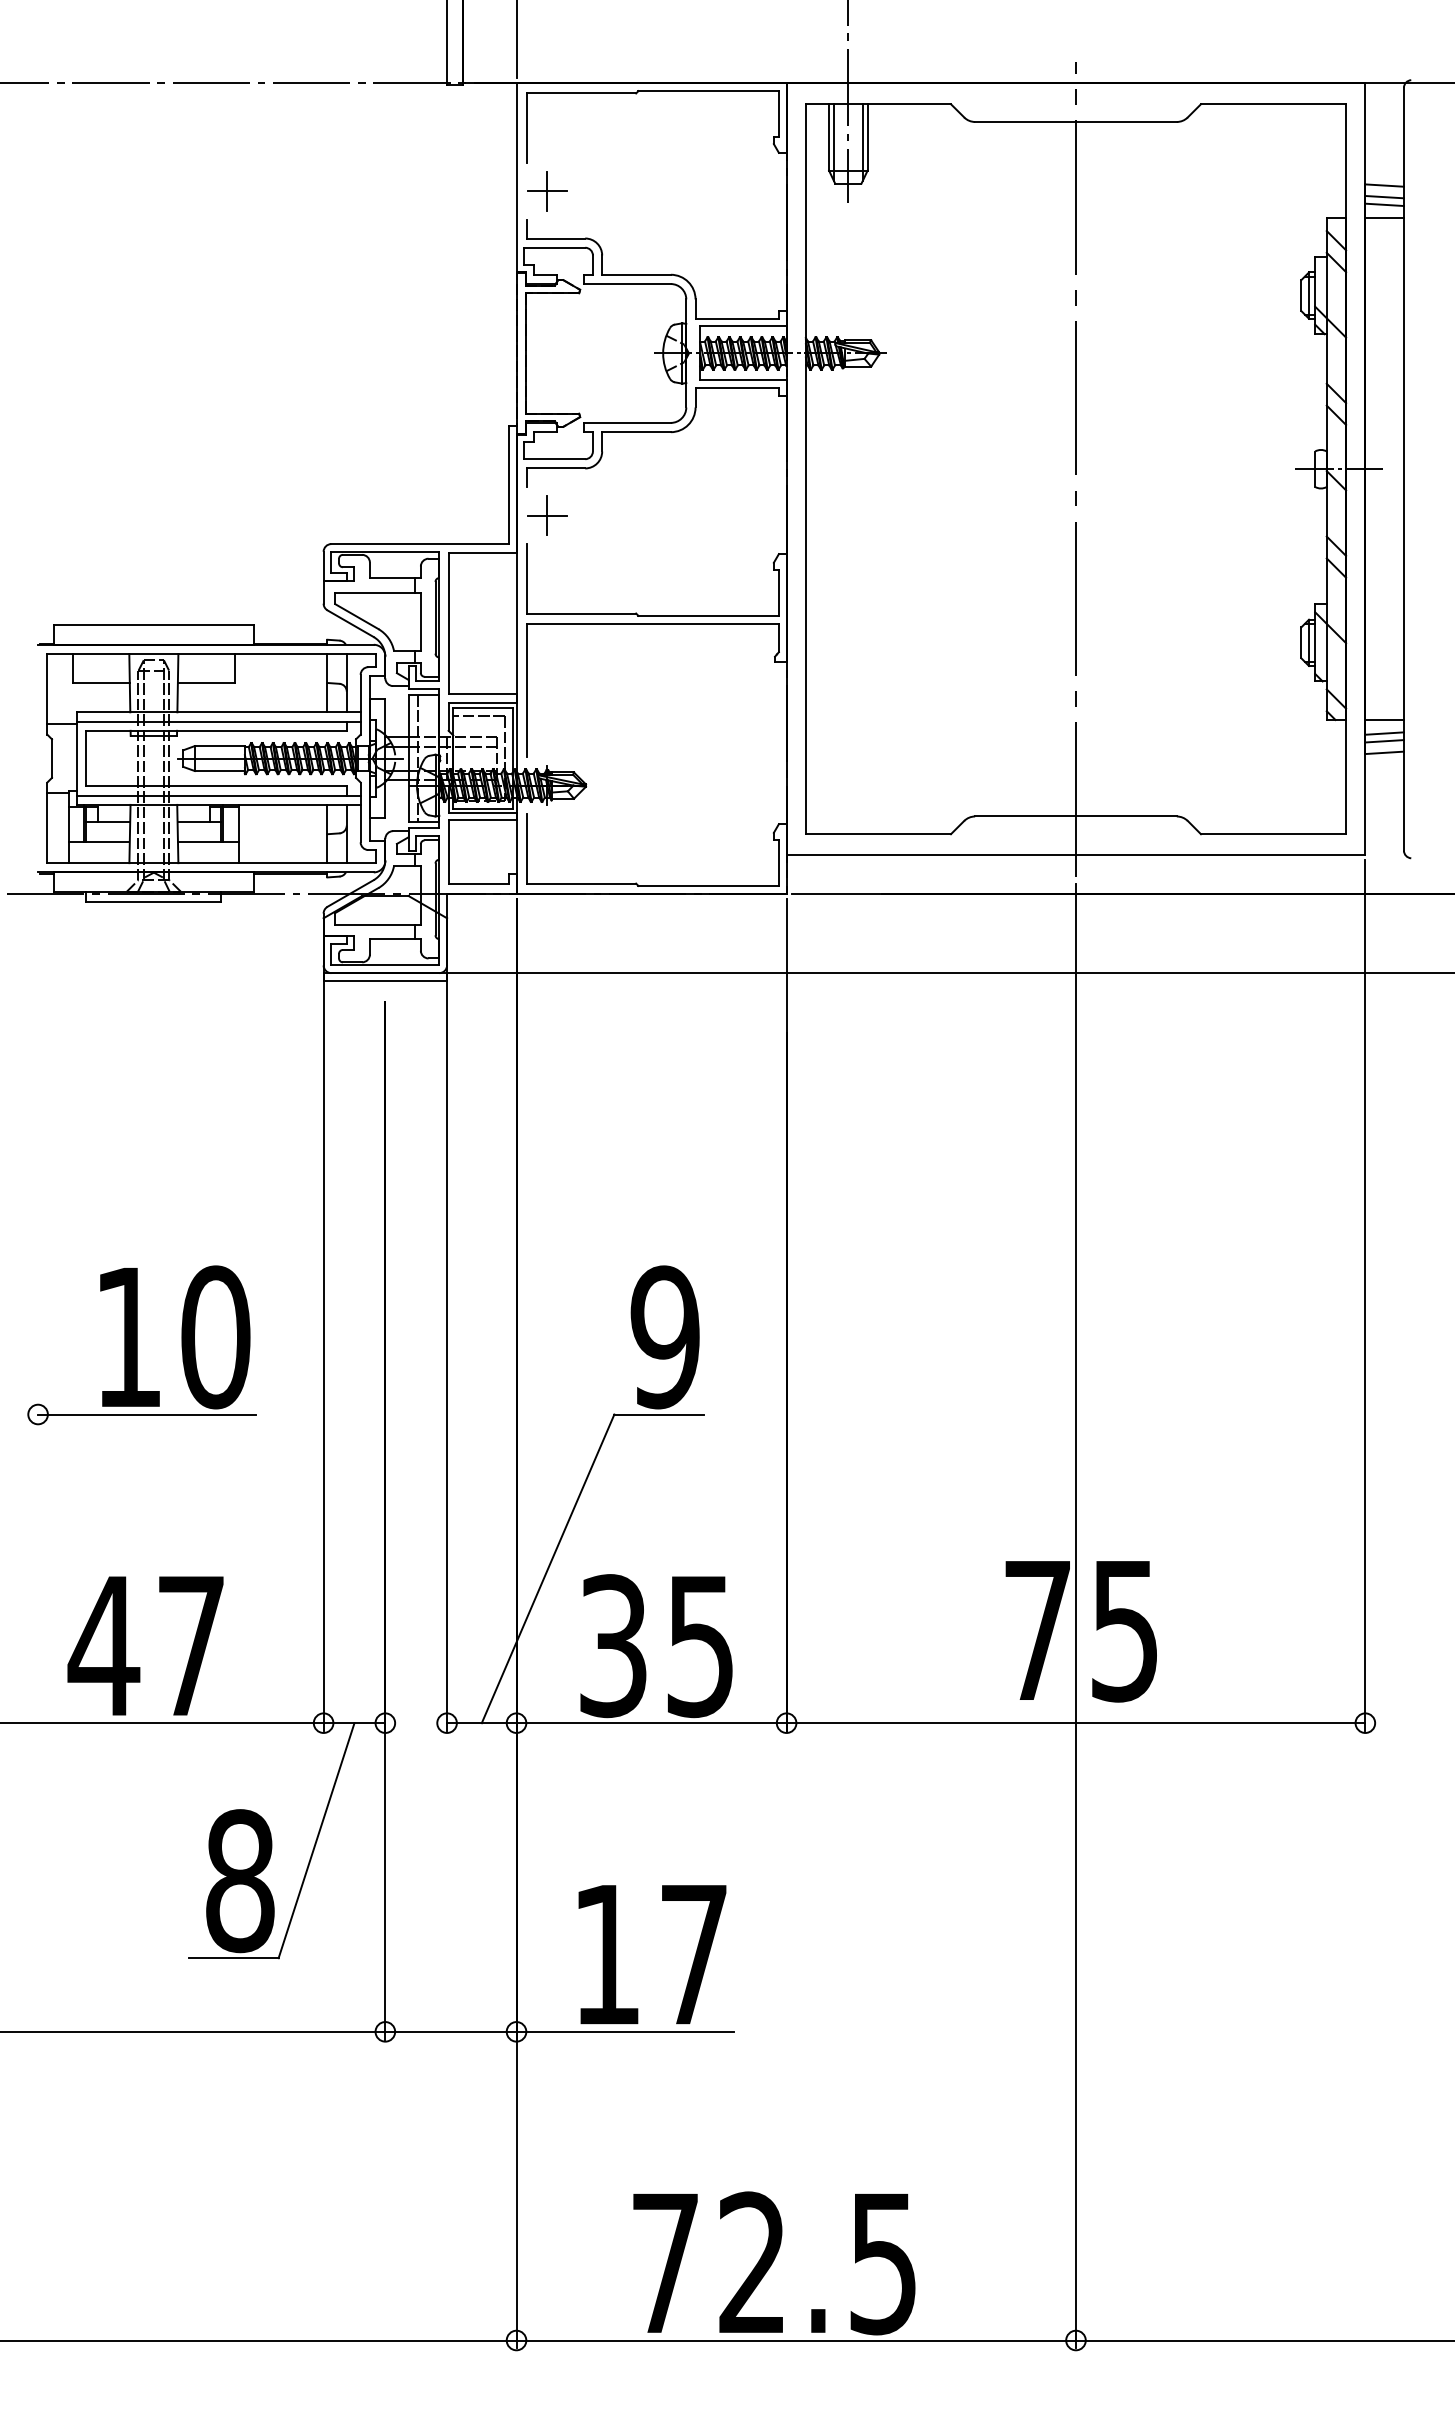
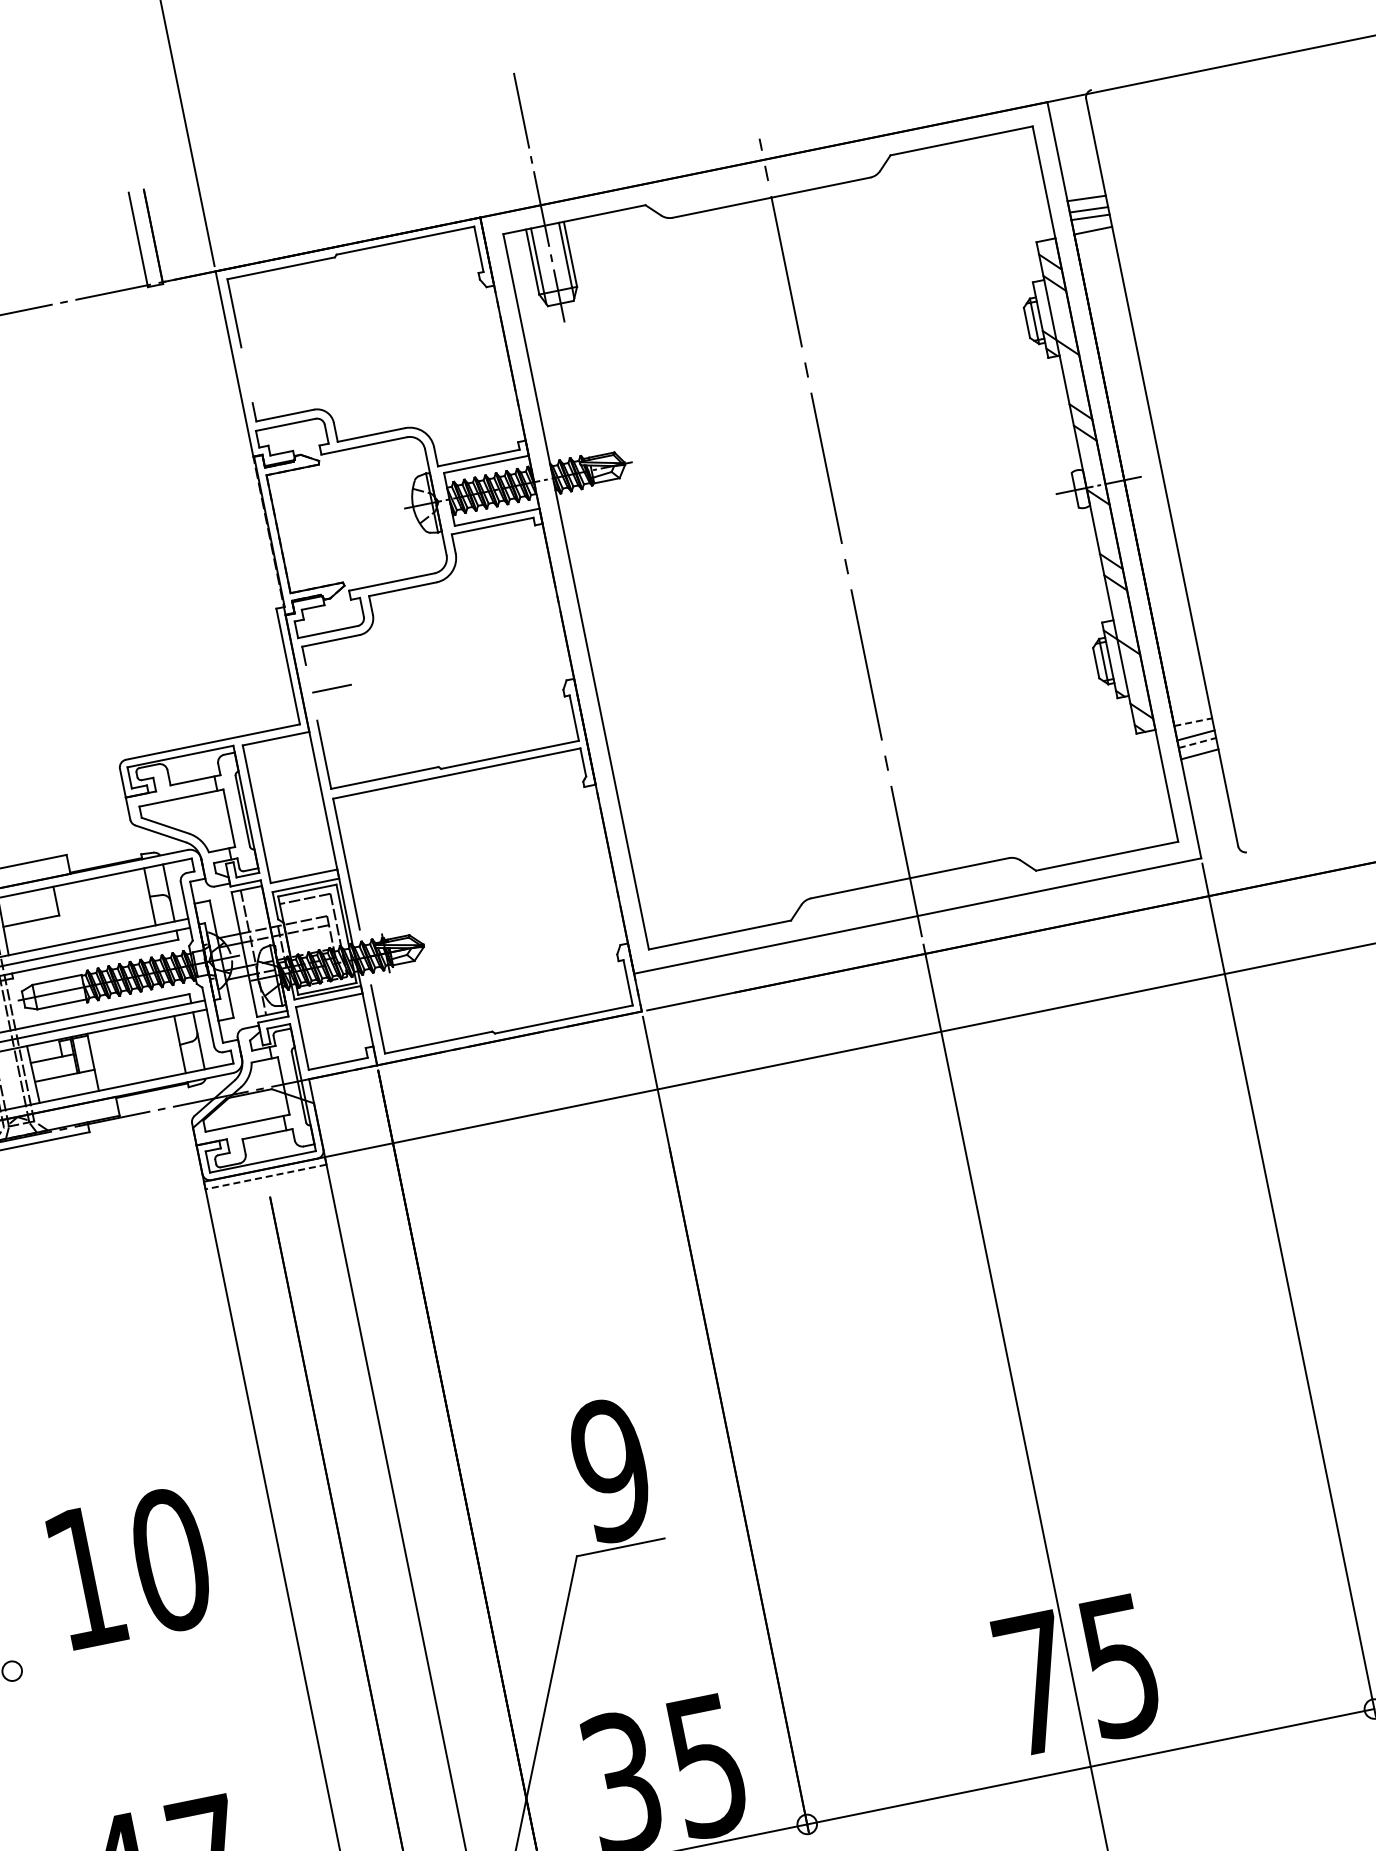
part: (547, 191) -> (267, 371), removed
line: (547, 515) -> (332, 688), removed
line: (1385, 720) -> (1194, 722), solid -> dashed
line: (1385, 741) -> (1198, 743), solid -> dashed
line: (385, 980) -> (266, 1176), solid -> dashed
line: (146, 1414) -> (118, 1649), removed

